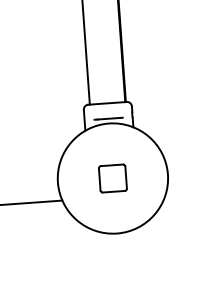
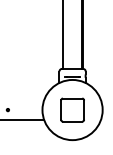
part: (112, 177) -> (72, 109), size x1.6

